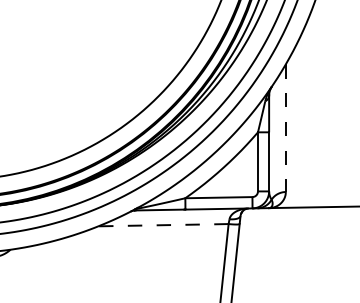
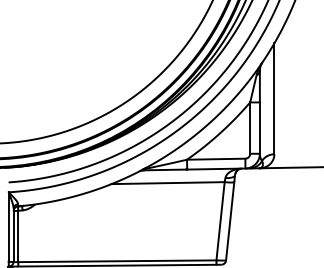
line: (285, 127) -> (274, 98), dashed -> solid
line: (163, 225) -> (168, 183), dashed -> solid

